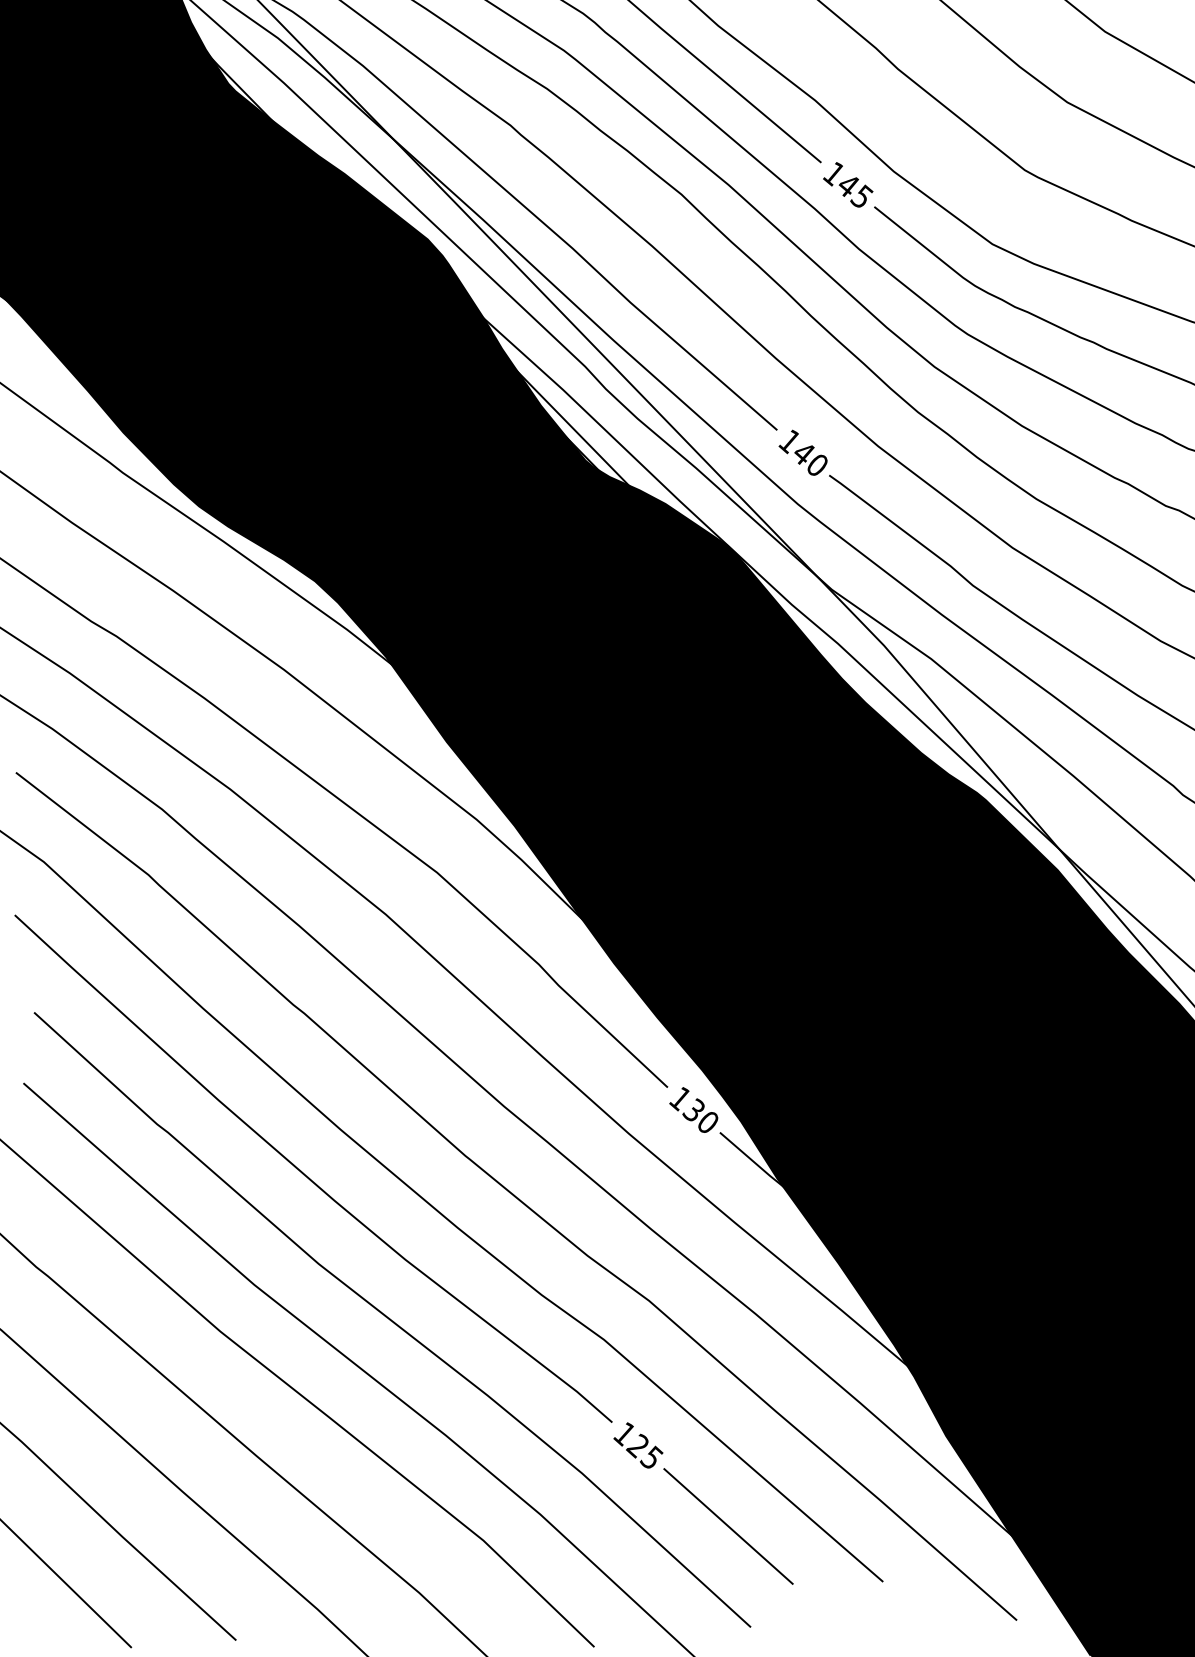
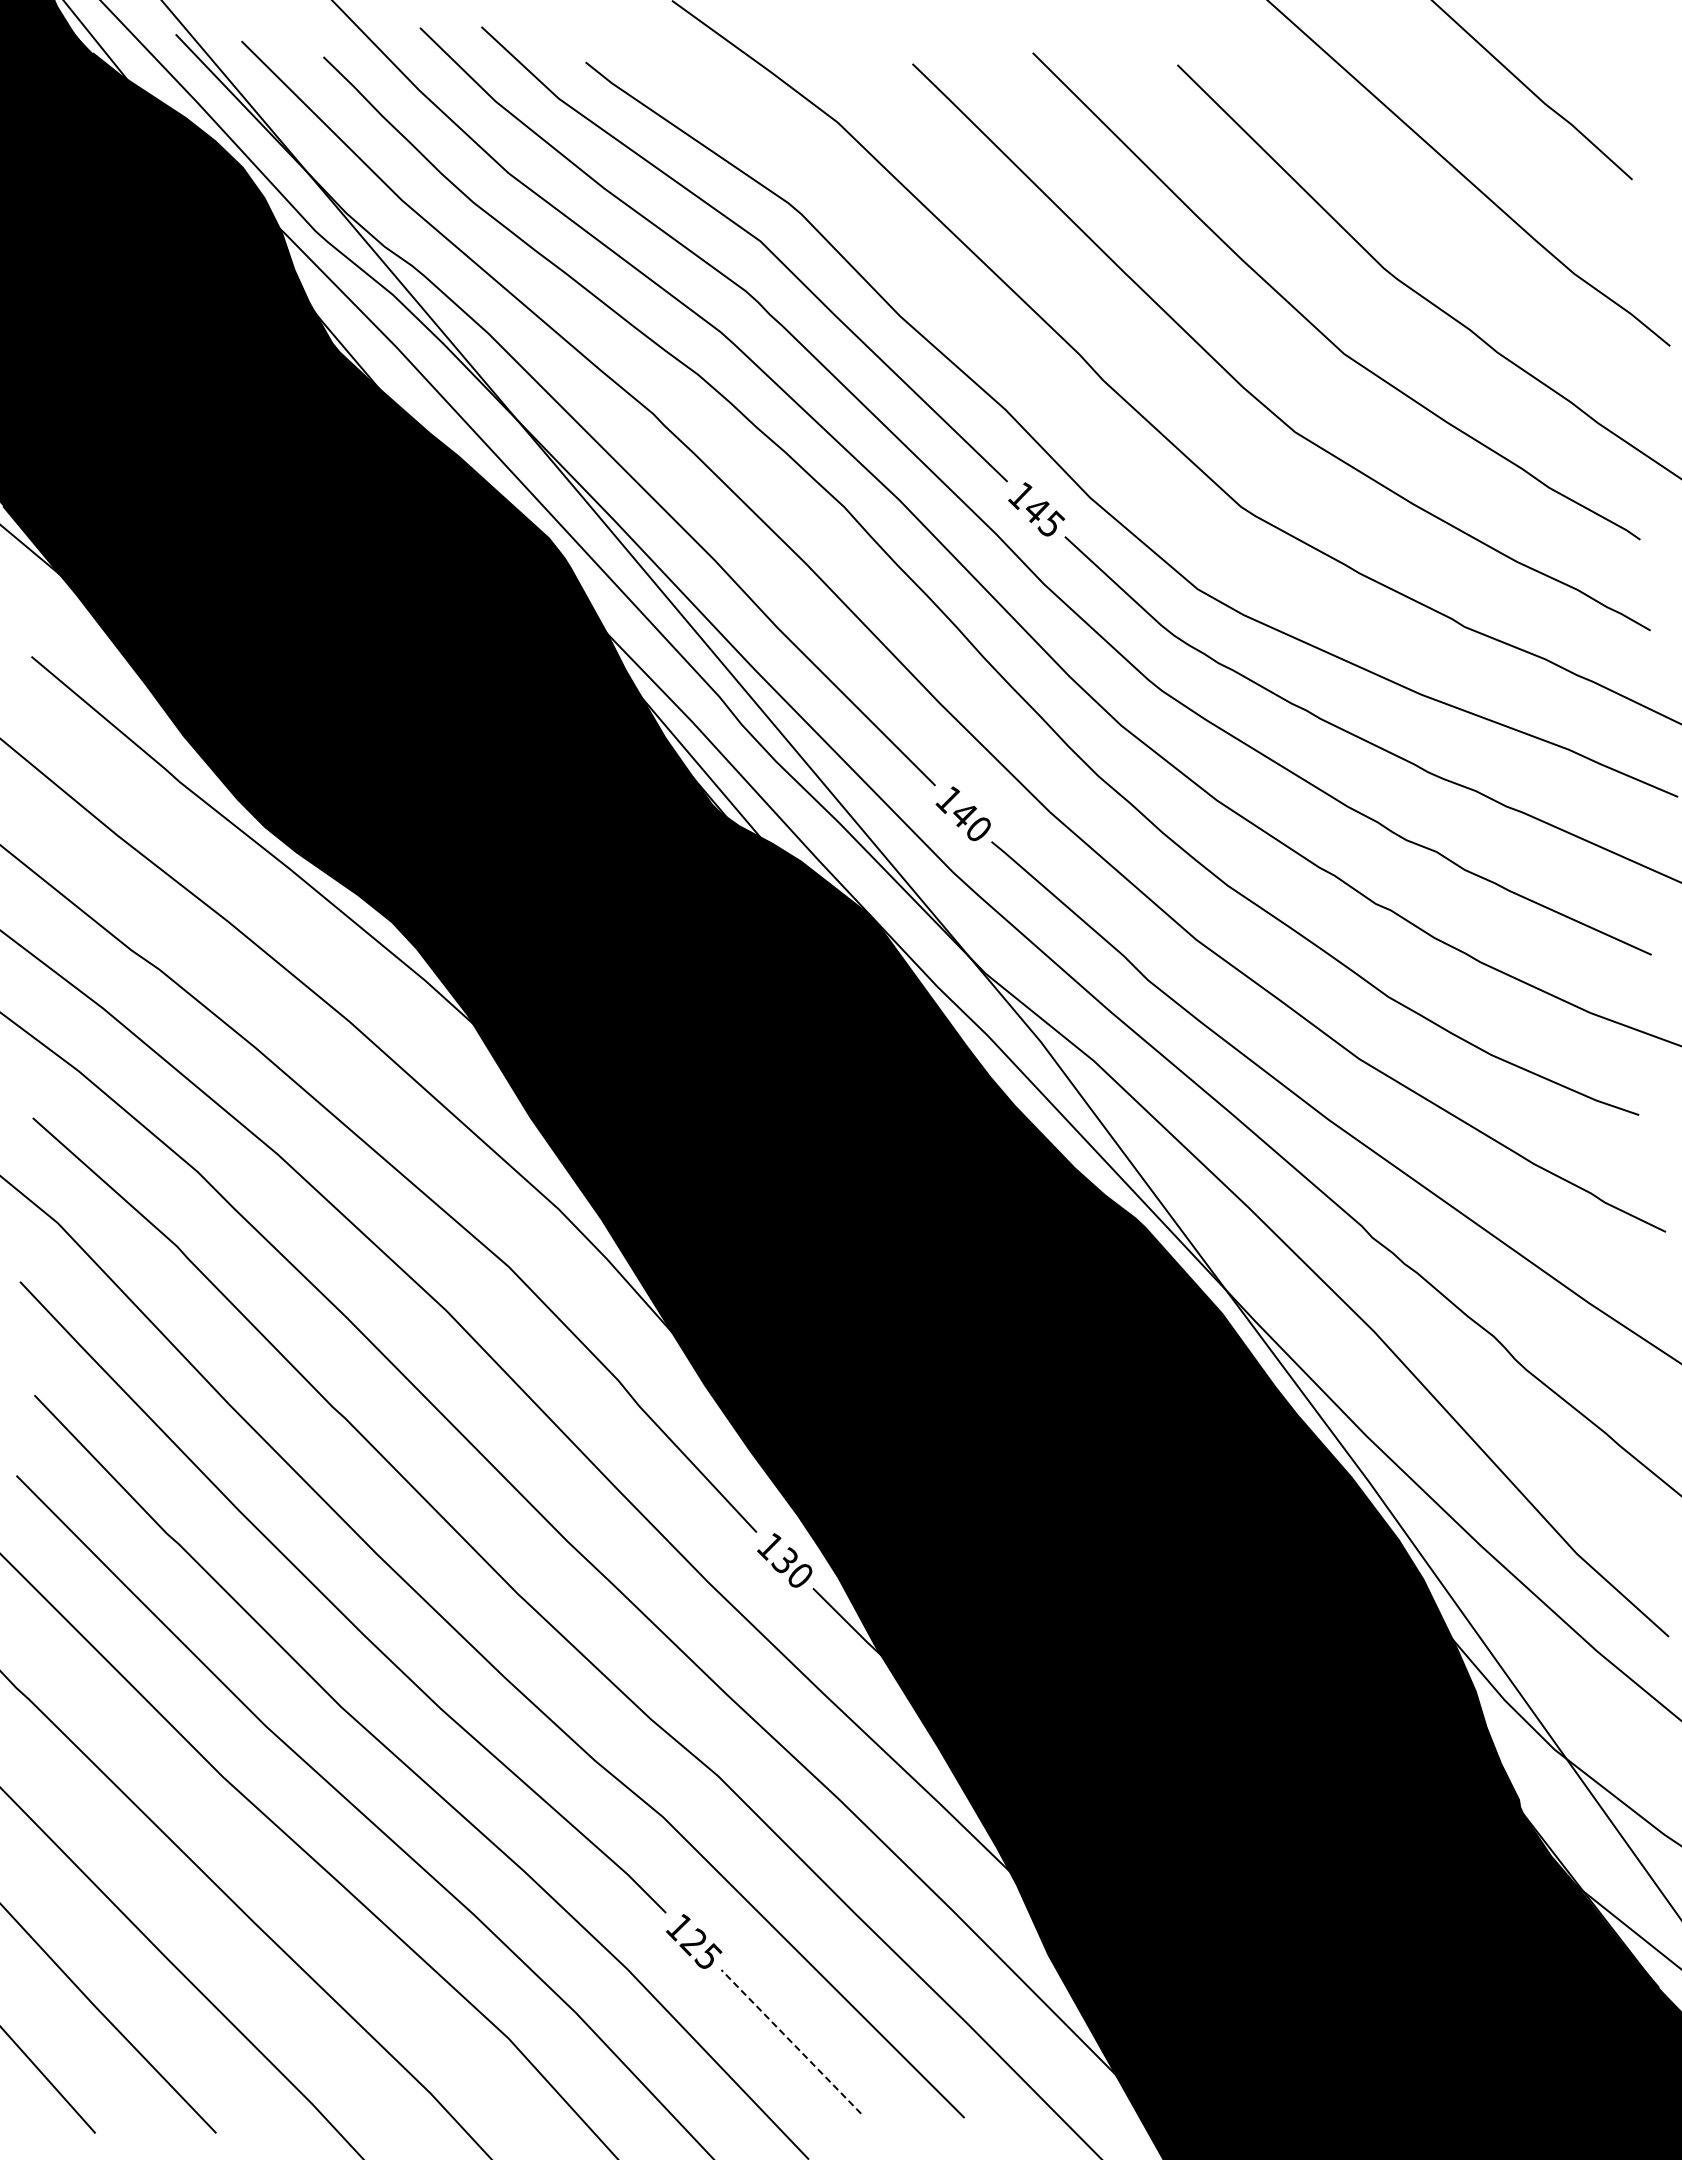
line: (727, 1526) -> (790, 2041), solid -> dashed

